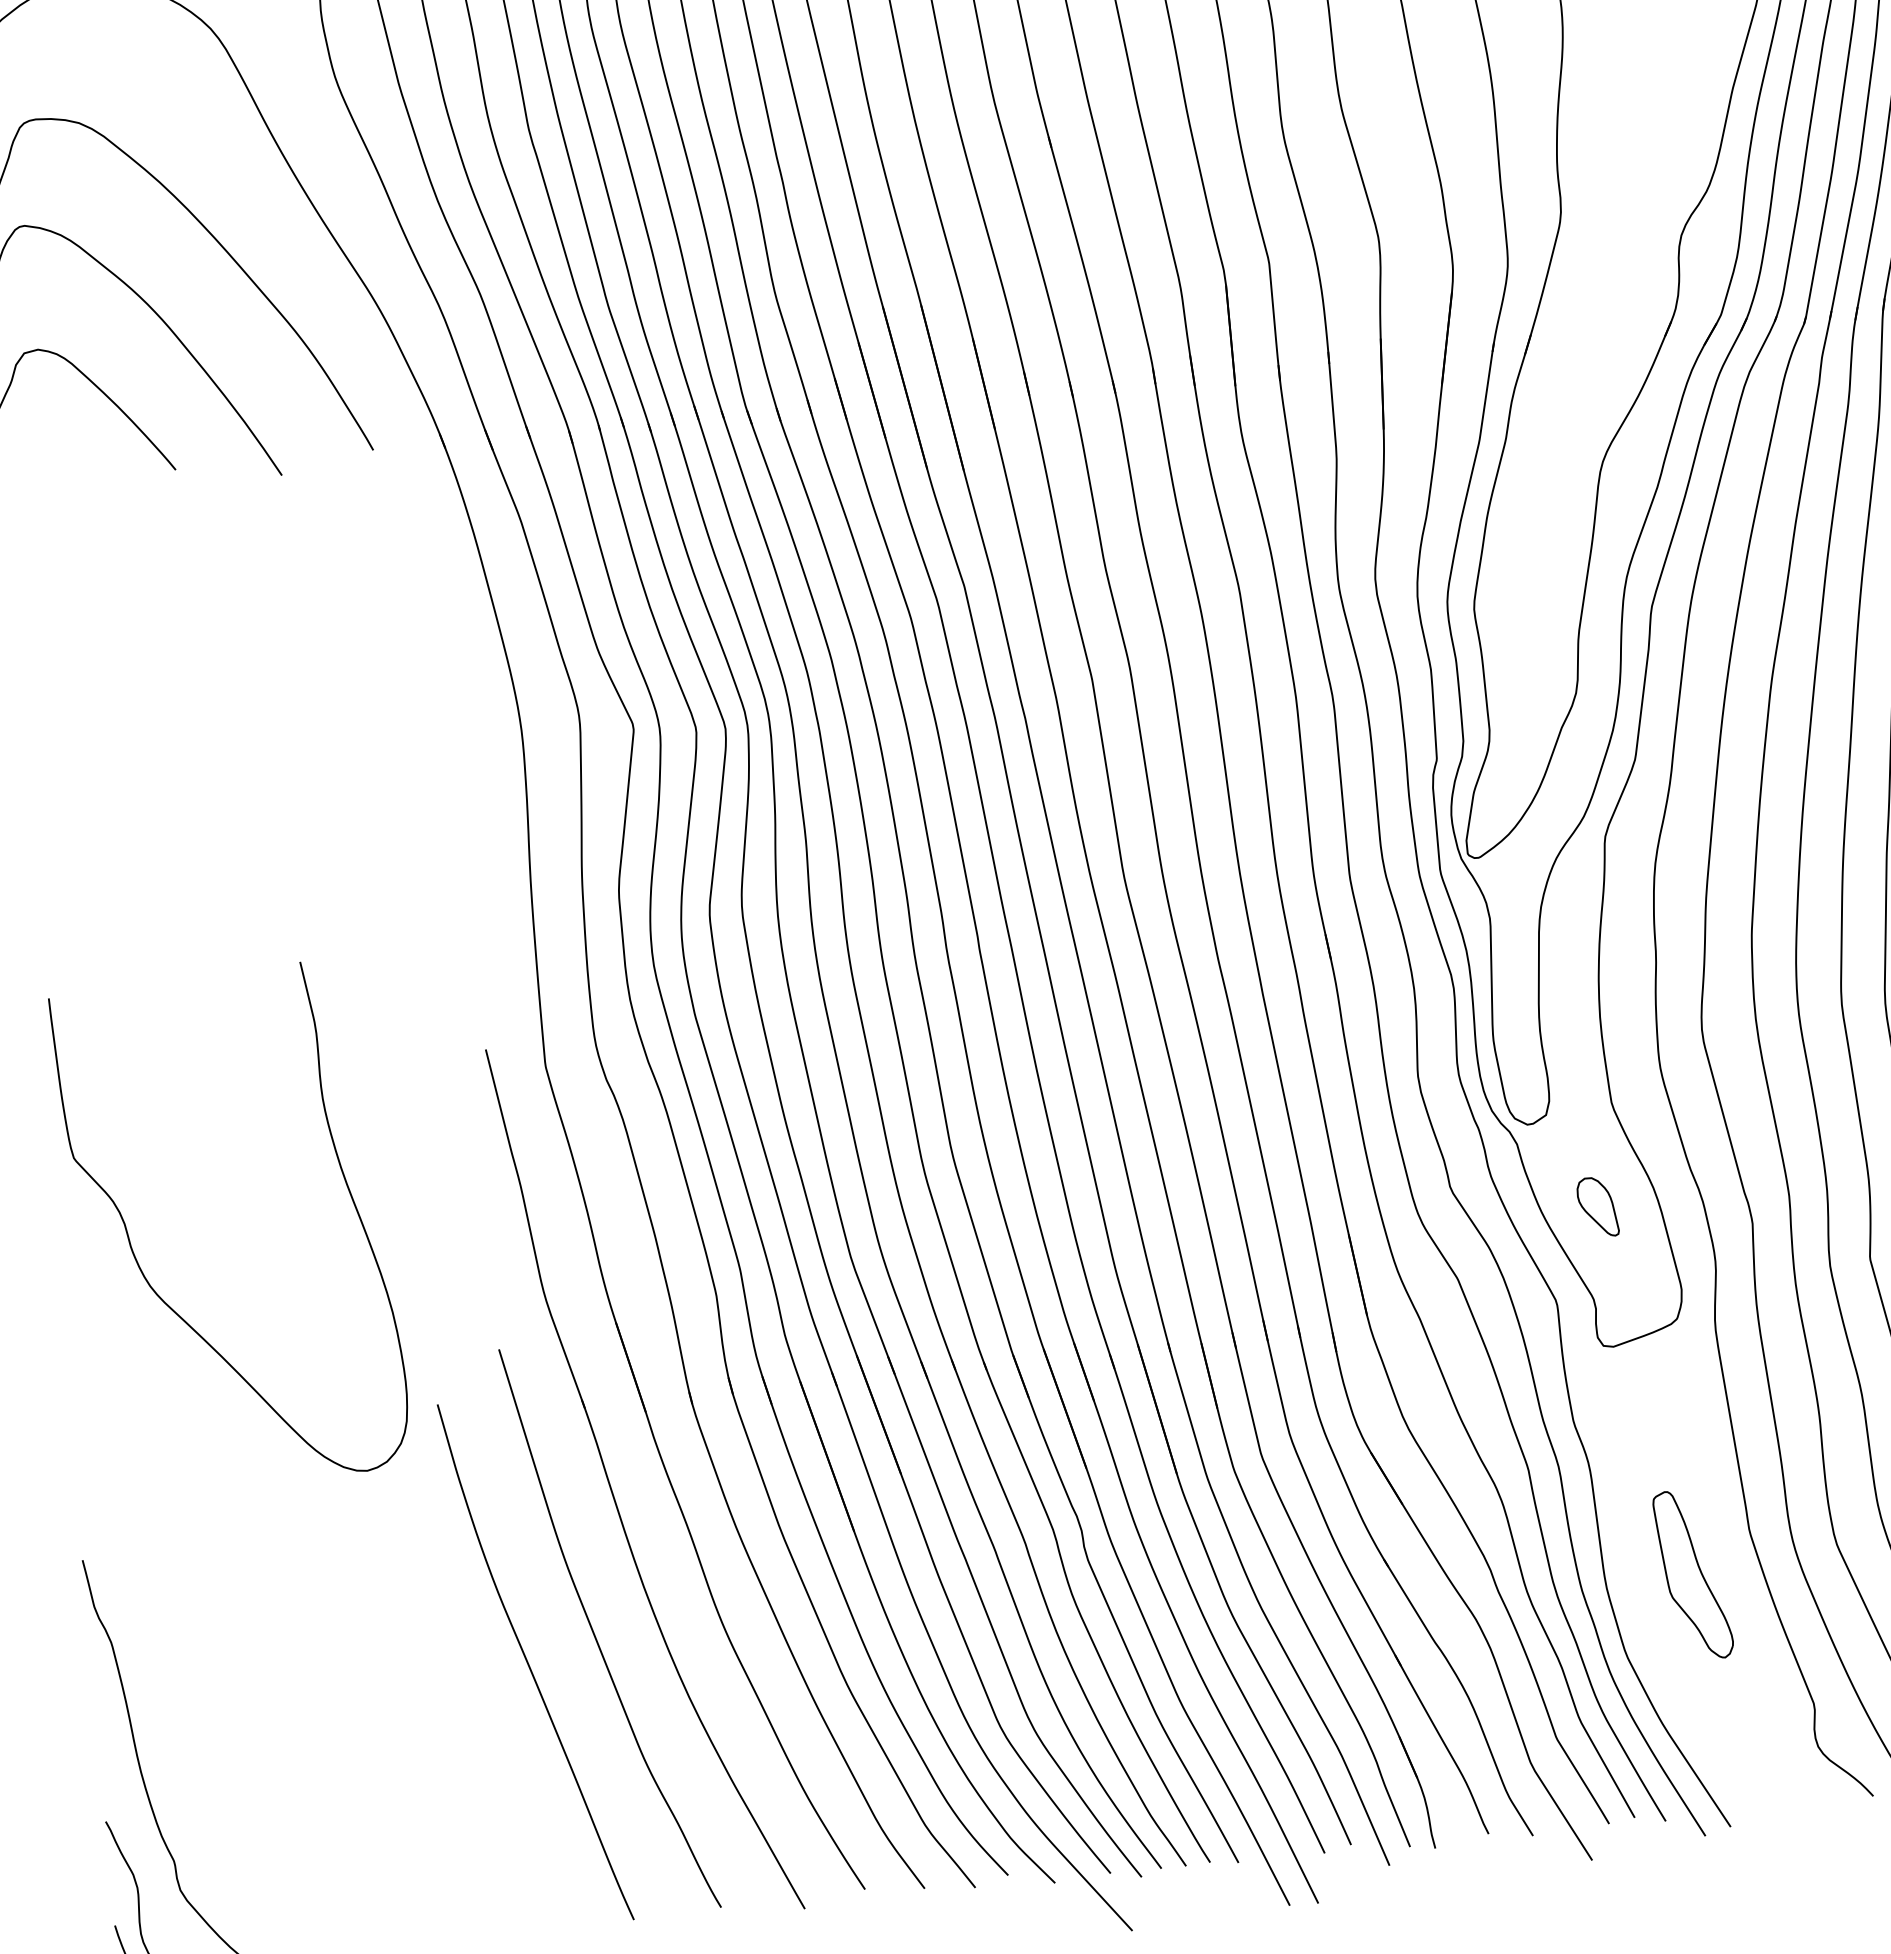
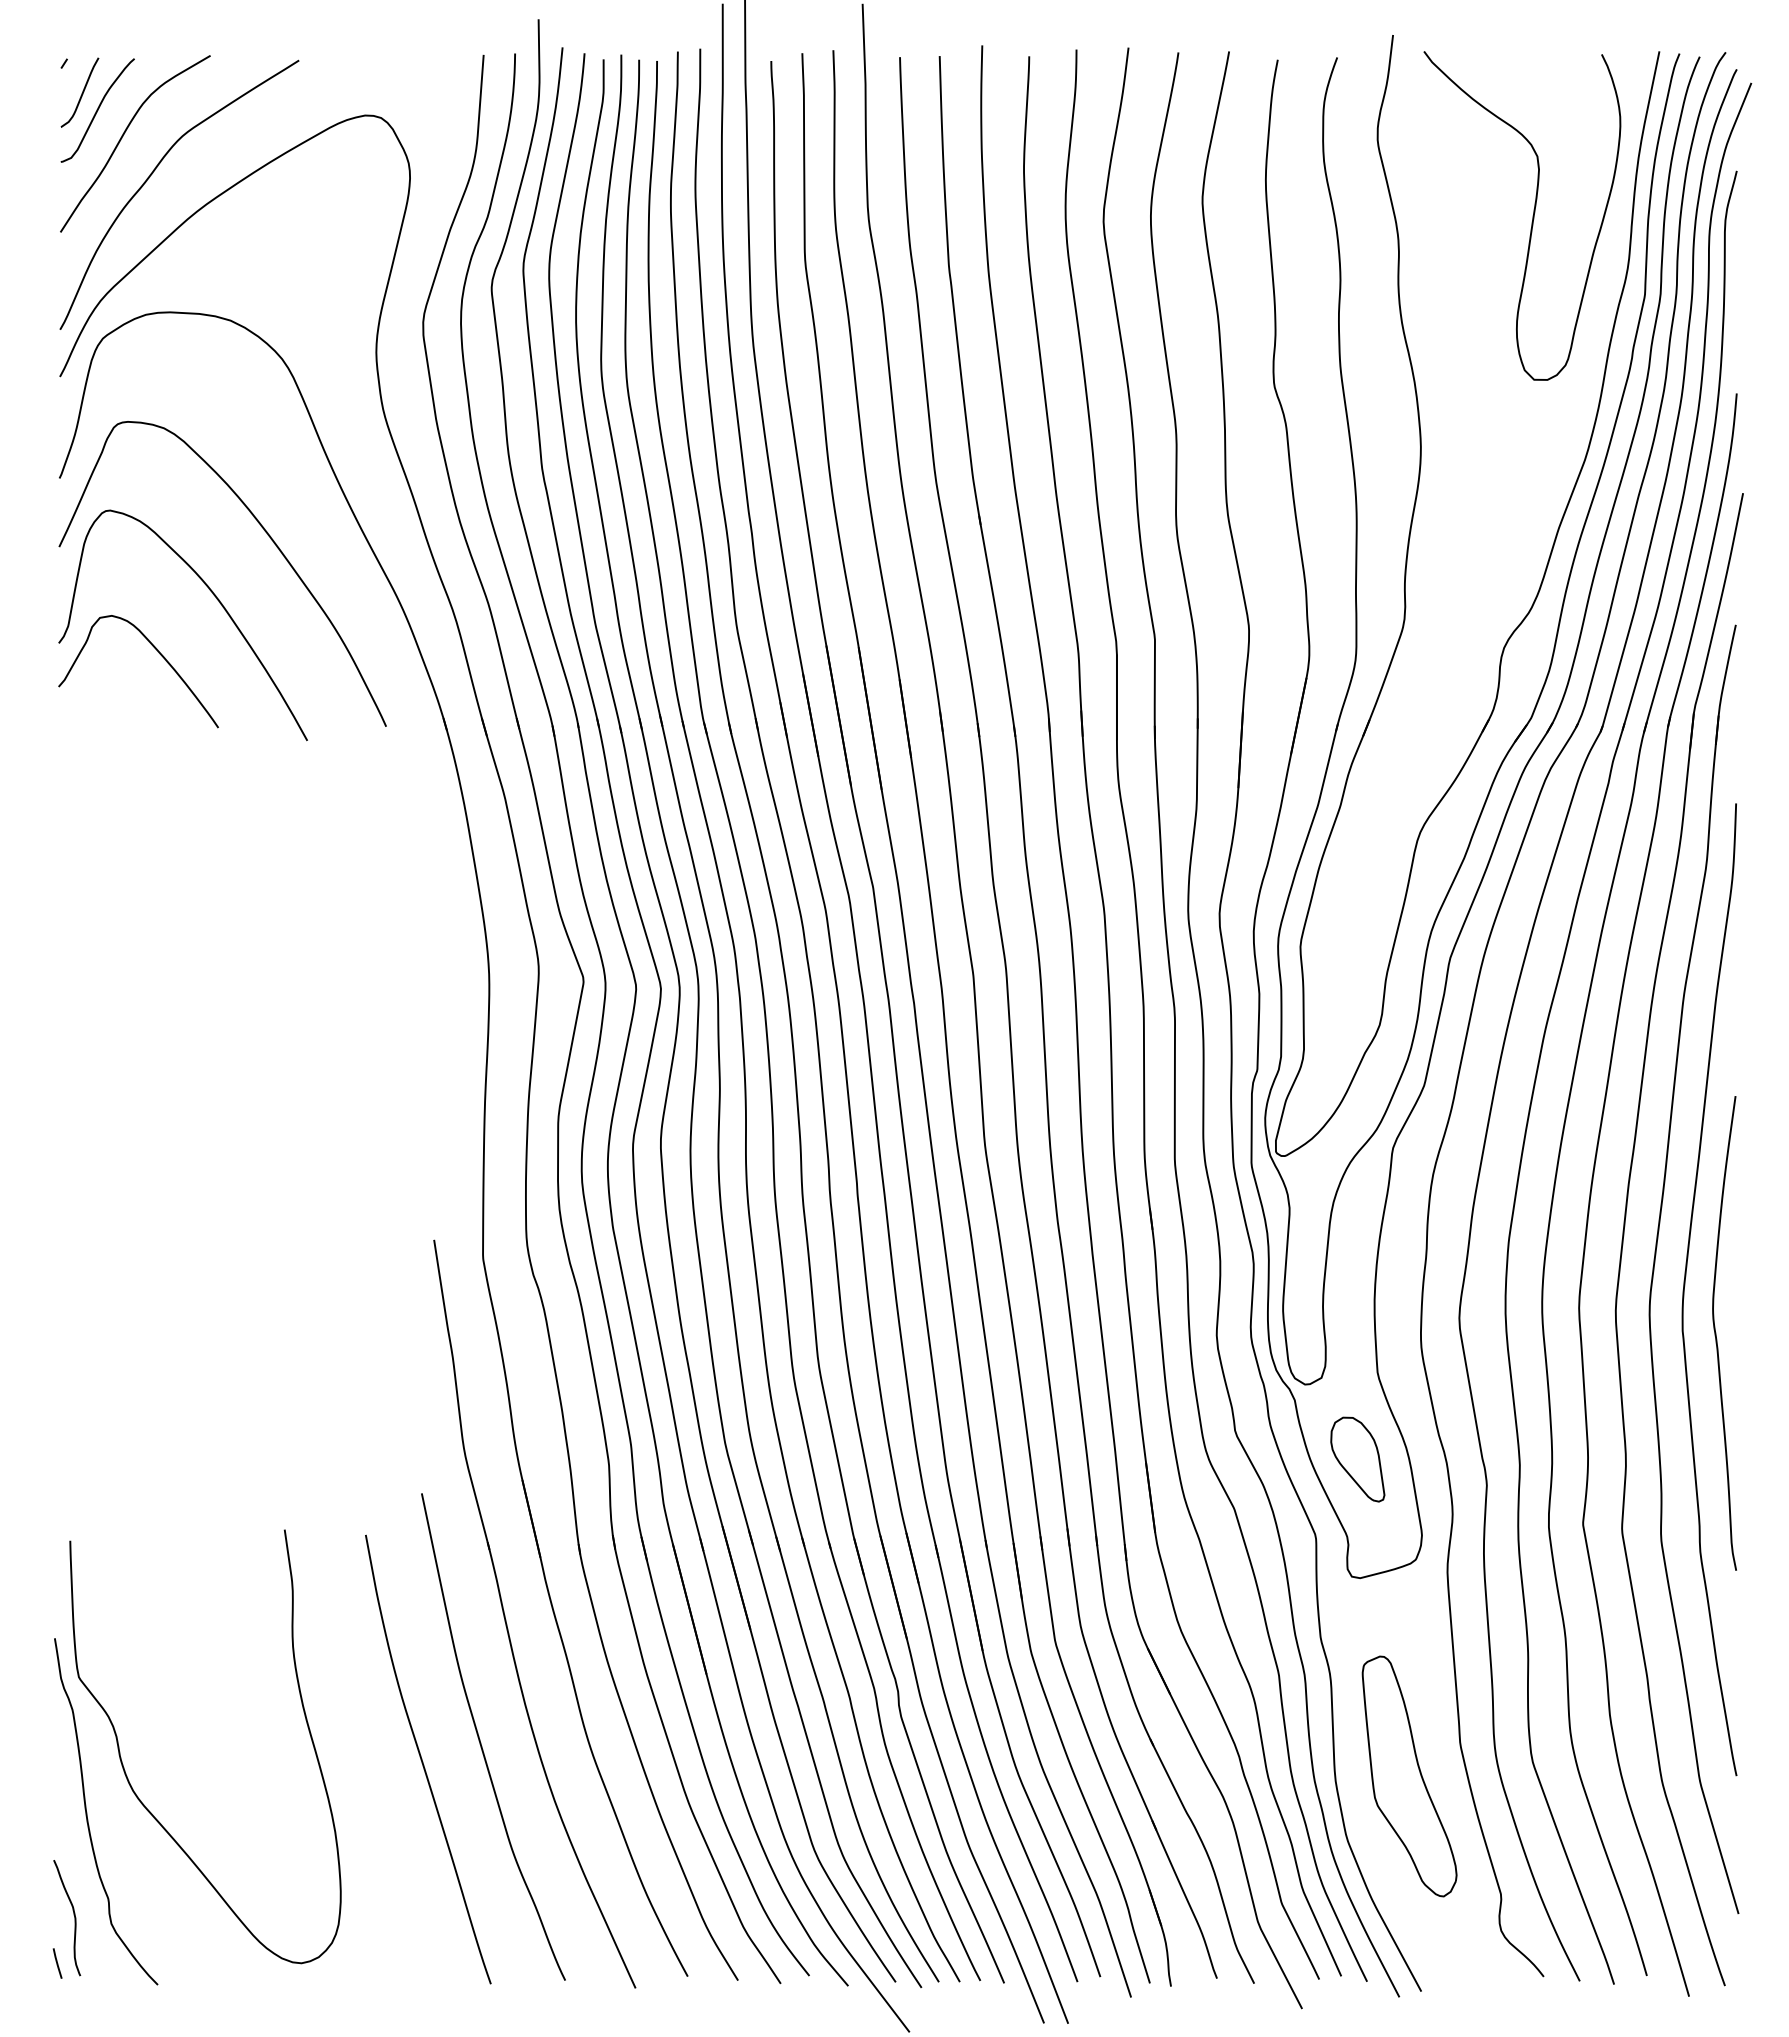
part: (1597, 1207) -> (1357, 1459), size x1.67
curve: (141, 1268) -> (127, 1775), moved
part: (1693, 1574) -> (1409, 1776), size x1.67

